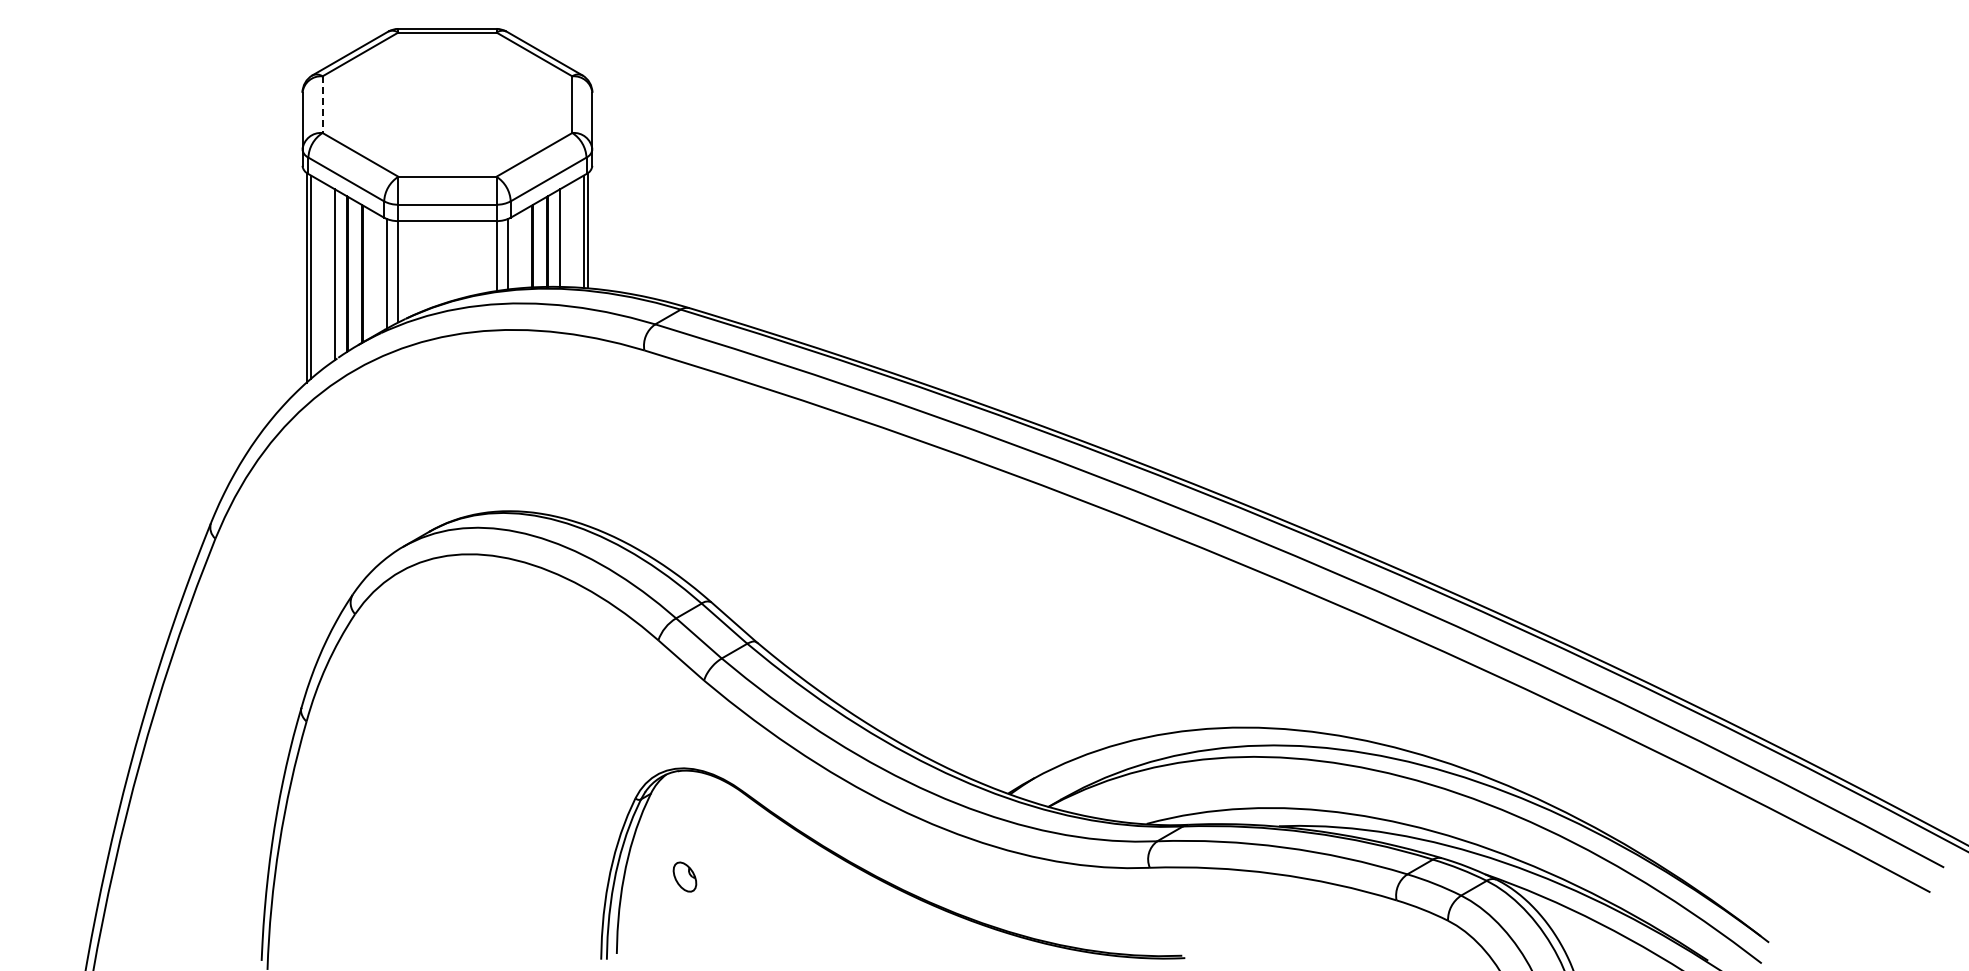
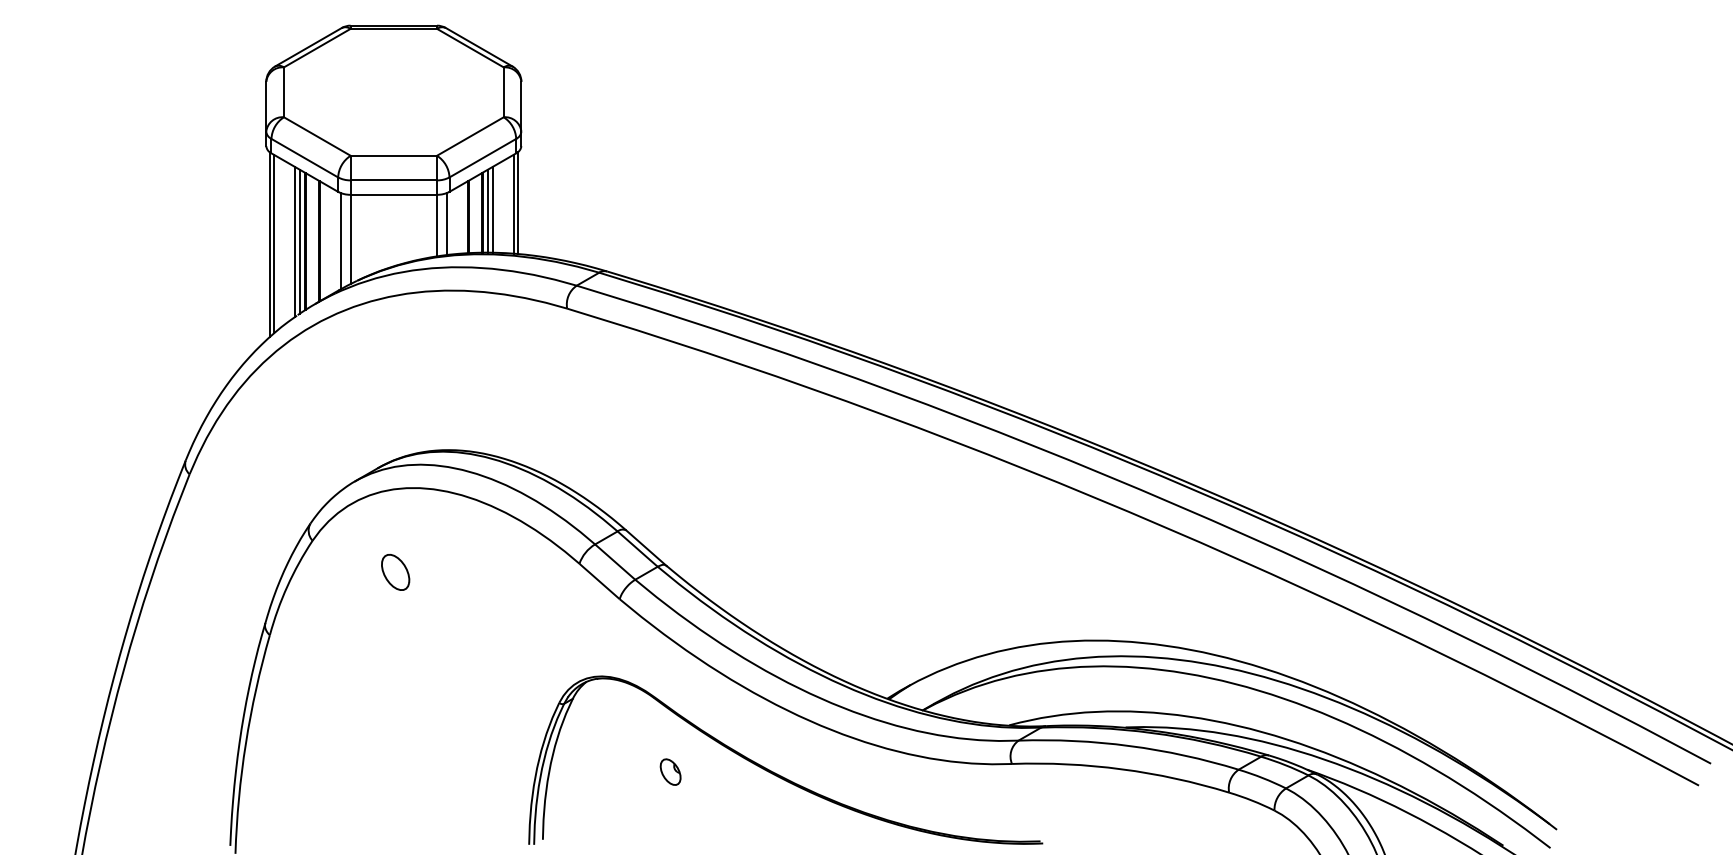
line: (322, 105) -> (283, 93), dashed -> solid
line: (554, 239) -> (488, 210), added
line: (340, 274) -> (299, 241), added
part: (449, 650) -> (395, 572), added
part: (684, 876) -> (670, 771), moved

